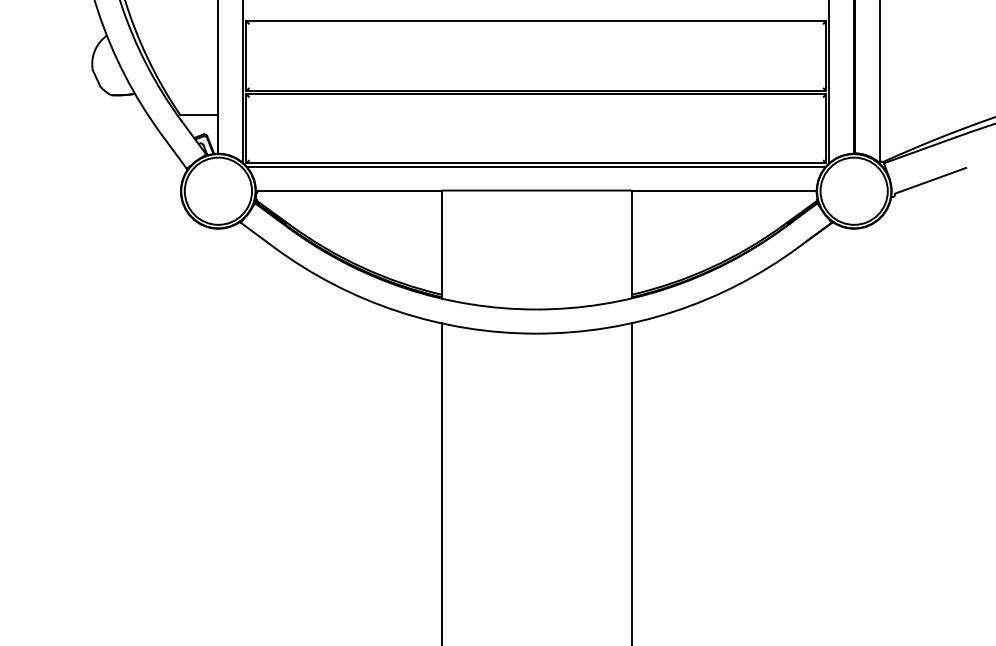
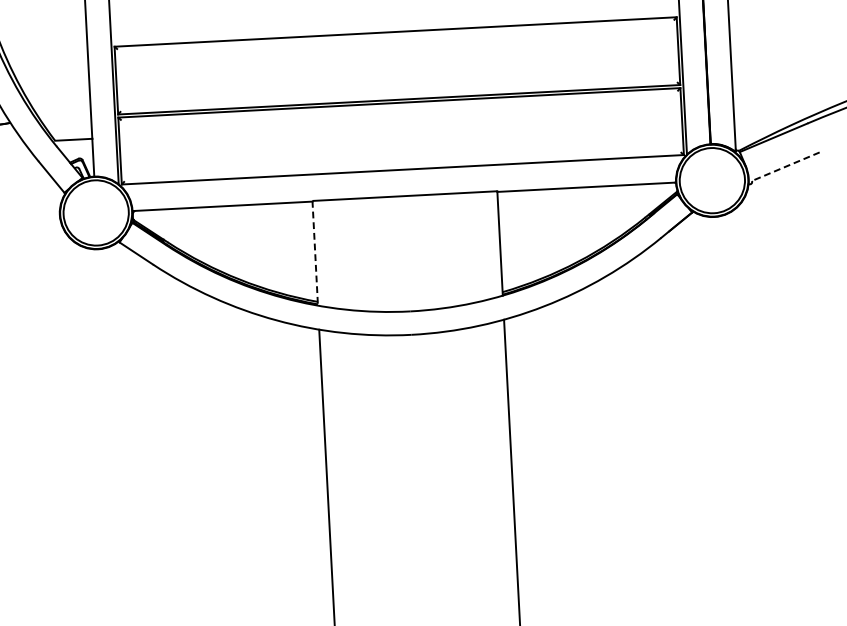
line: (535, 166) -> (402, 172), removed
line: (930, 180) -> (785, 166), solid -> dashed
line: (441, 245) -> (315, 254), solid -> dashed

